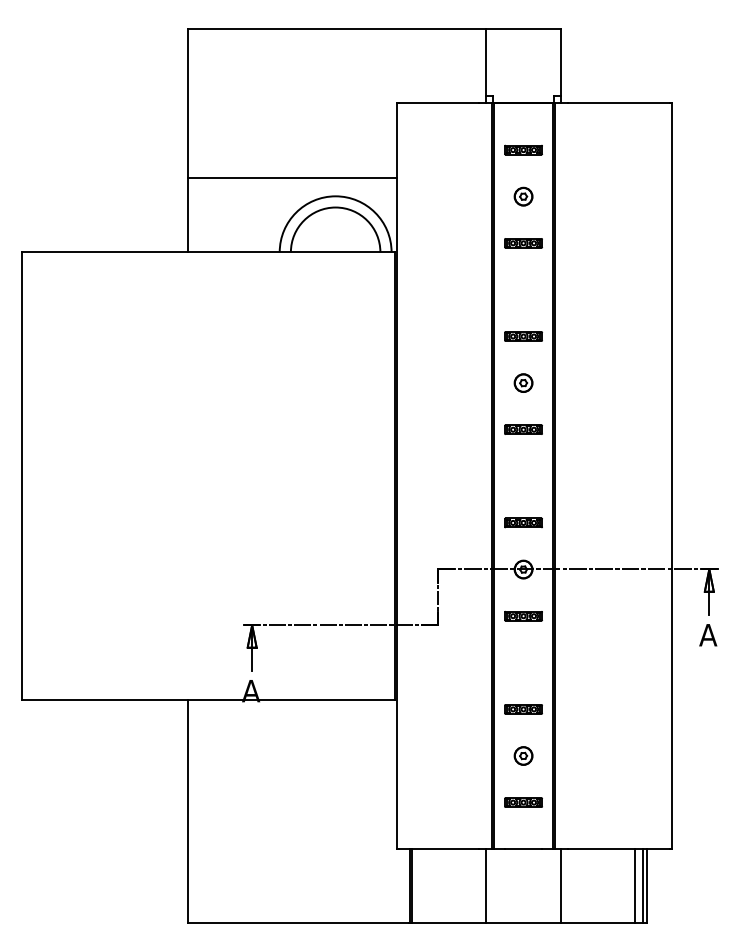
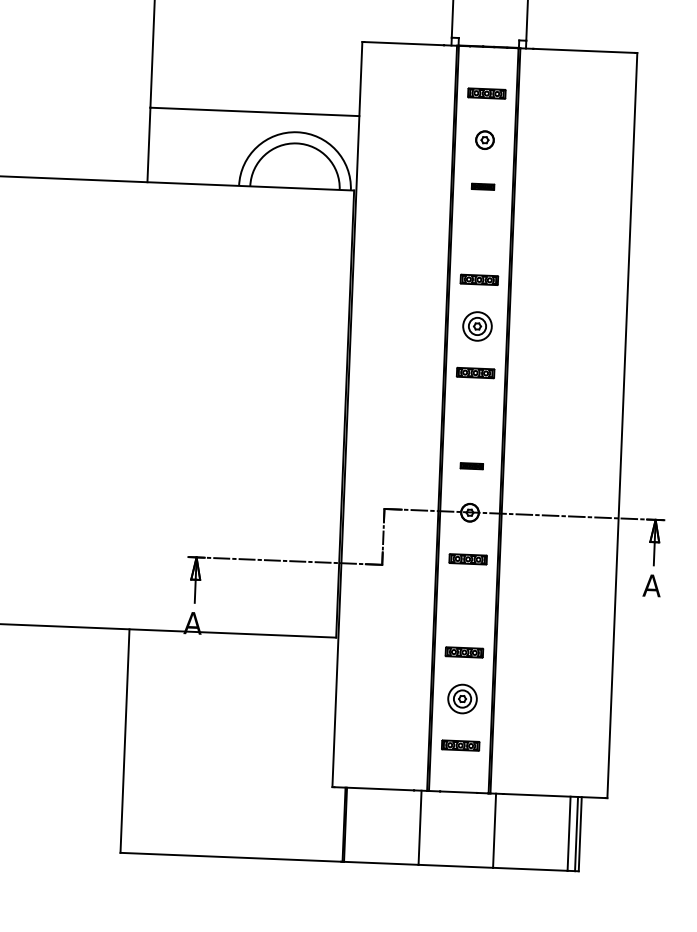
part: (523, 243) -> (483, 186), size x0.6
circle: (523, 383) -> (477, 326), size x1.6
part: (523, 522) -> (471, 465), size x0.6
circle: (523, 755) -> (462, 698), size x1.6

